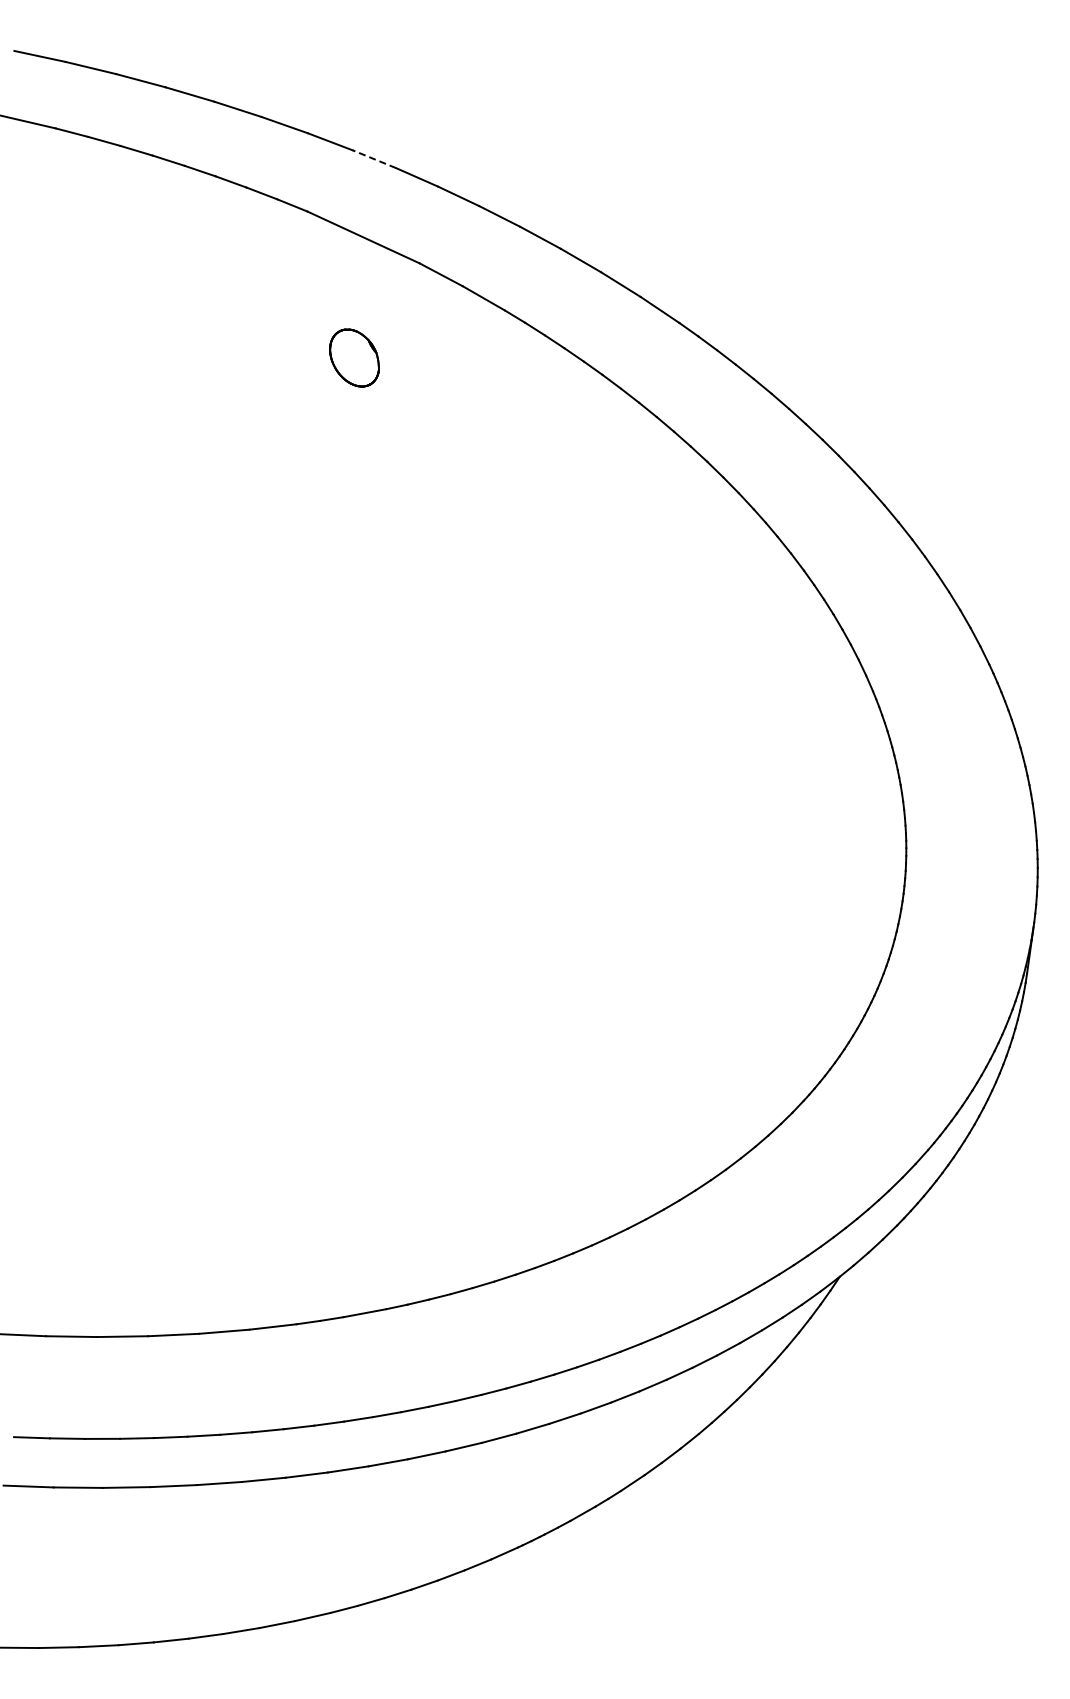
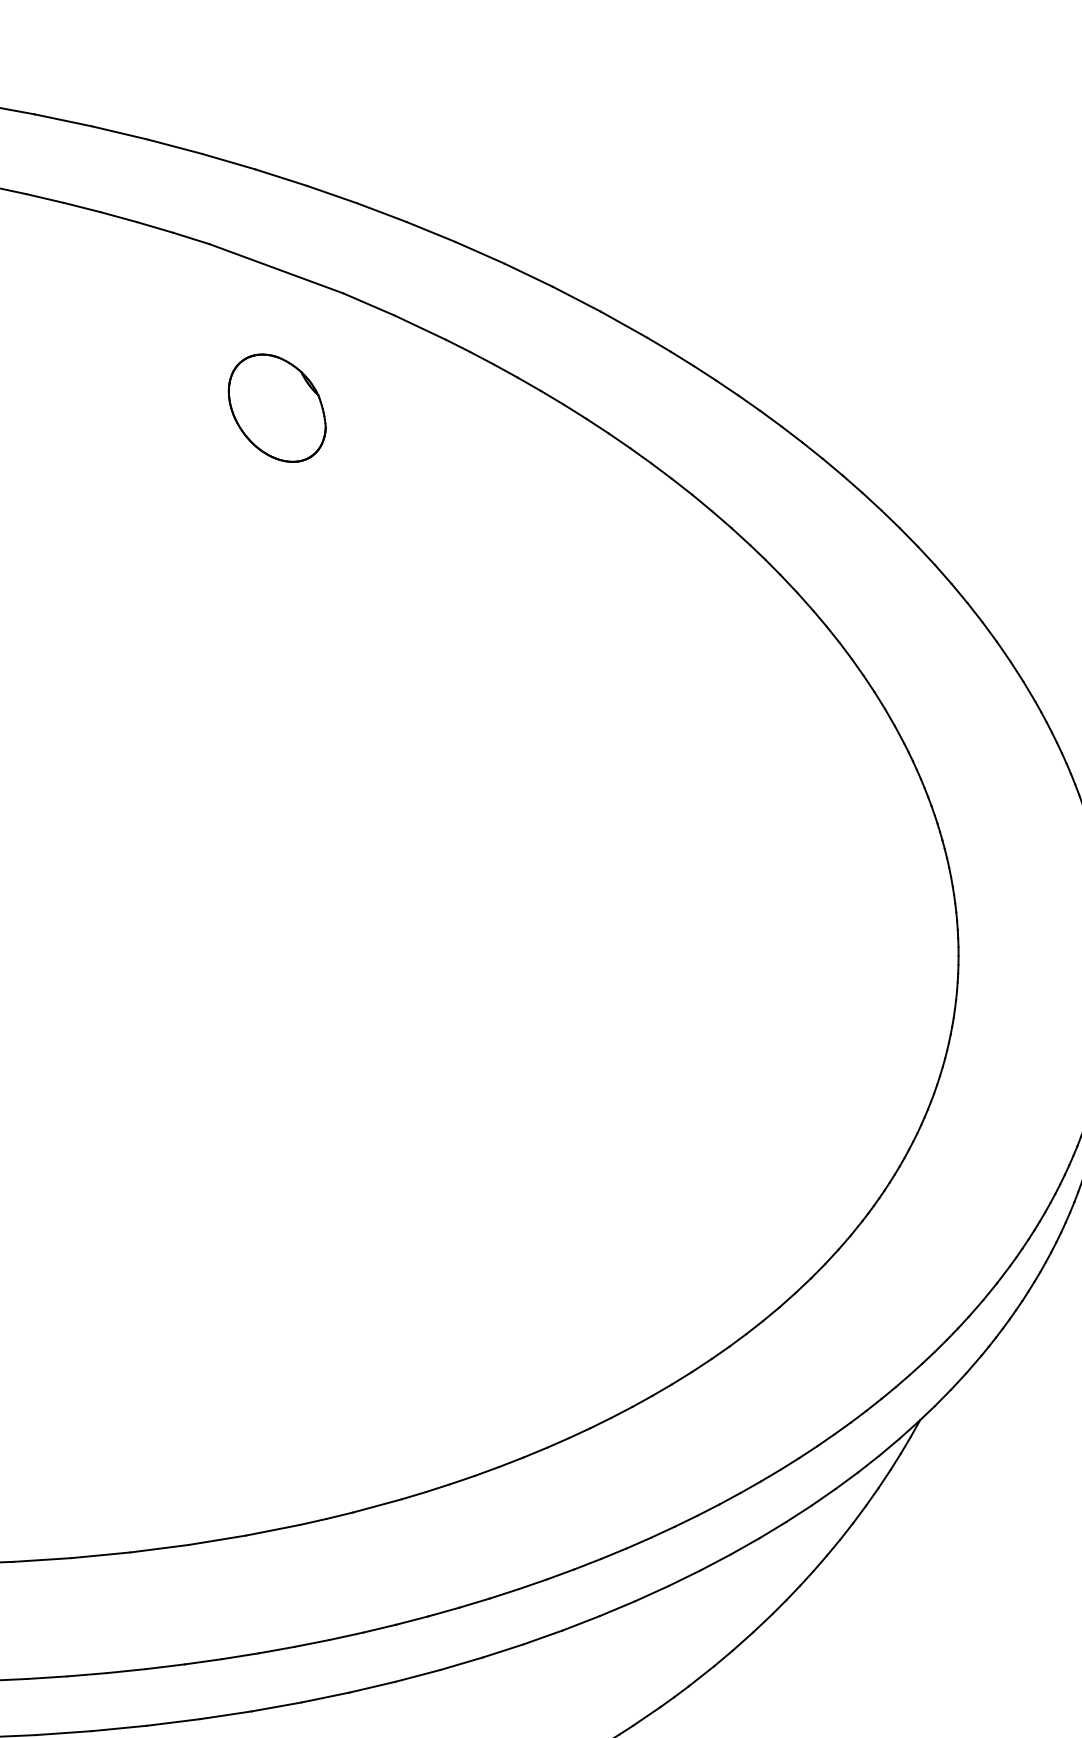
line: (373, 159) -> (280, 178), dashed -> solid
part: (354, 357) -> (276, 407), size x1.67

